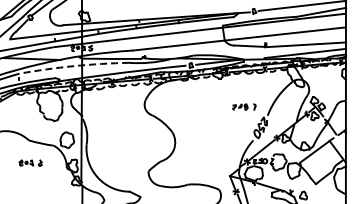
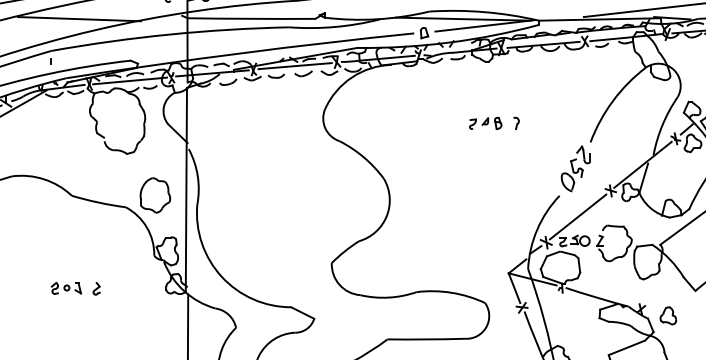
arc: (74, 66) -> (170, 35), dashed -> solid
part: (244, 106) -> (494, 122), moved
part: (30, 162) -> (75, 287), moved

